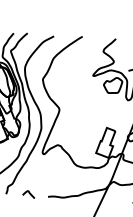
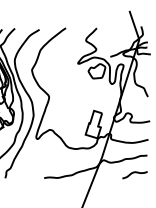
curve: (29, 193) -> (26, 176), removed

